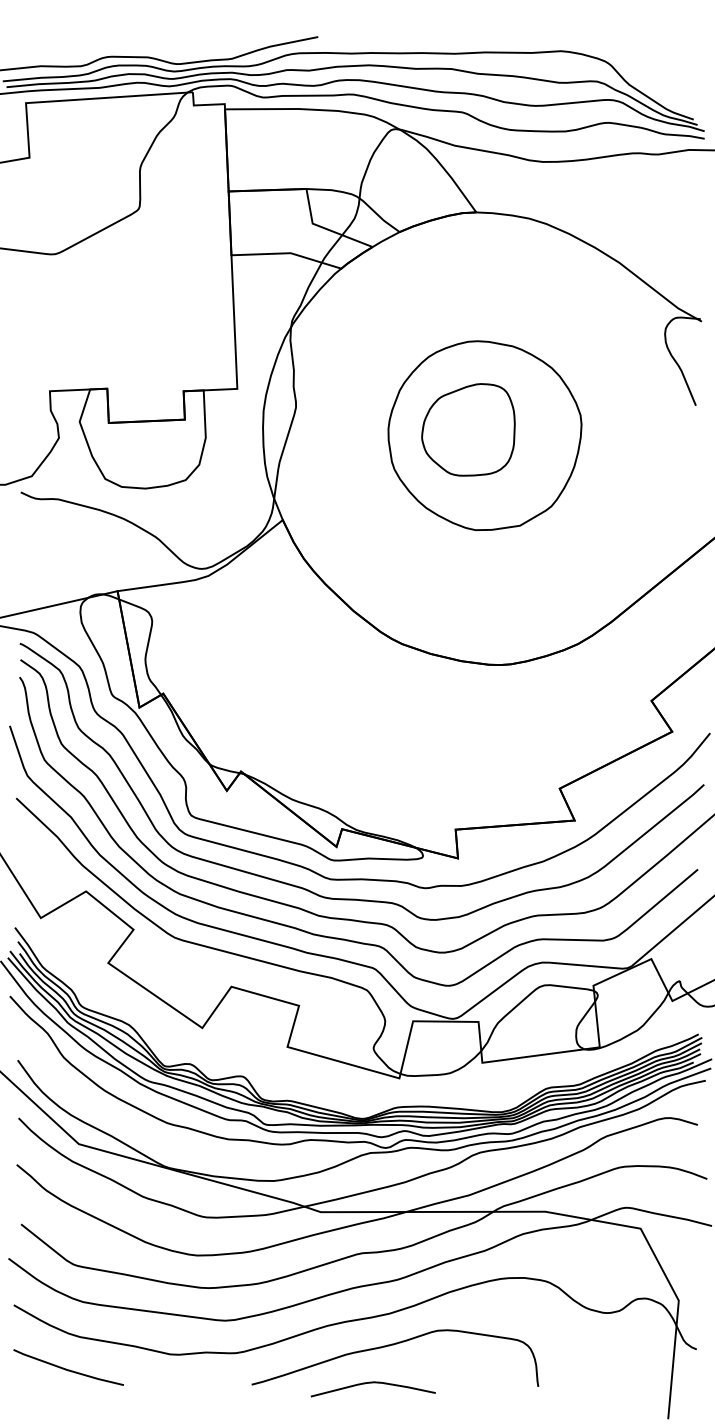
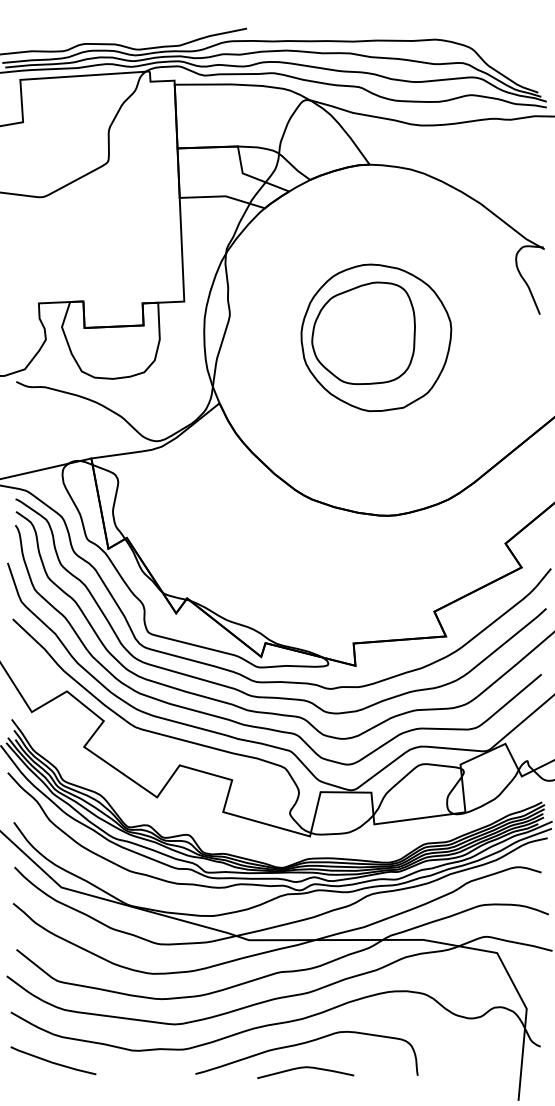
part: (468, 430) -> (363, 333), size x1.43
curve: (372, 1383) -> (305, 1068), moved

